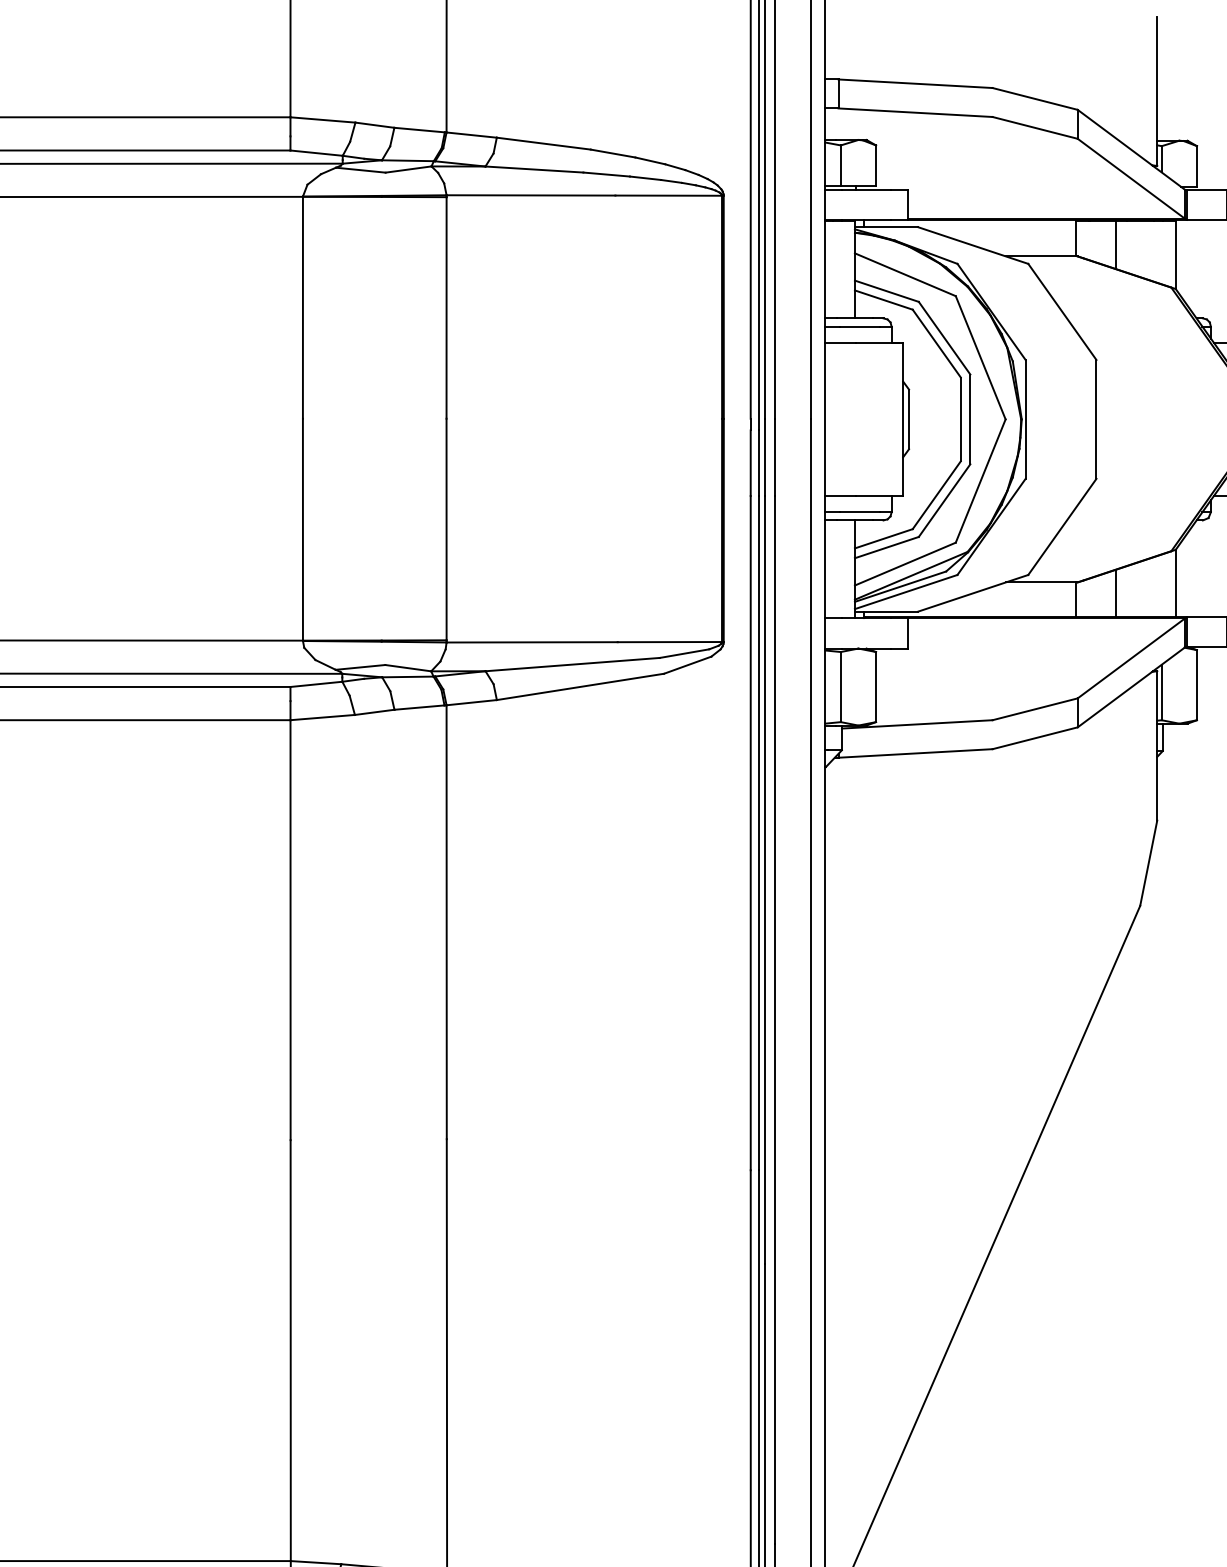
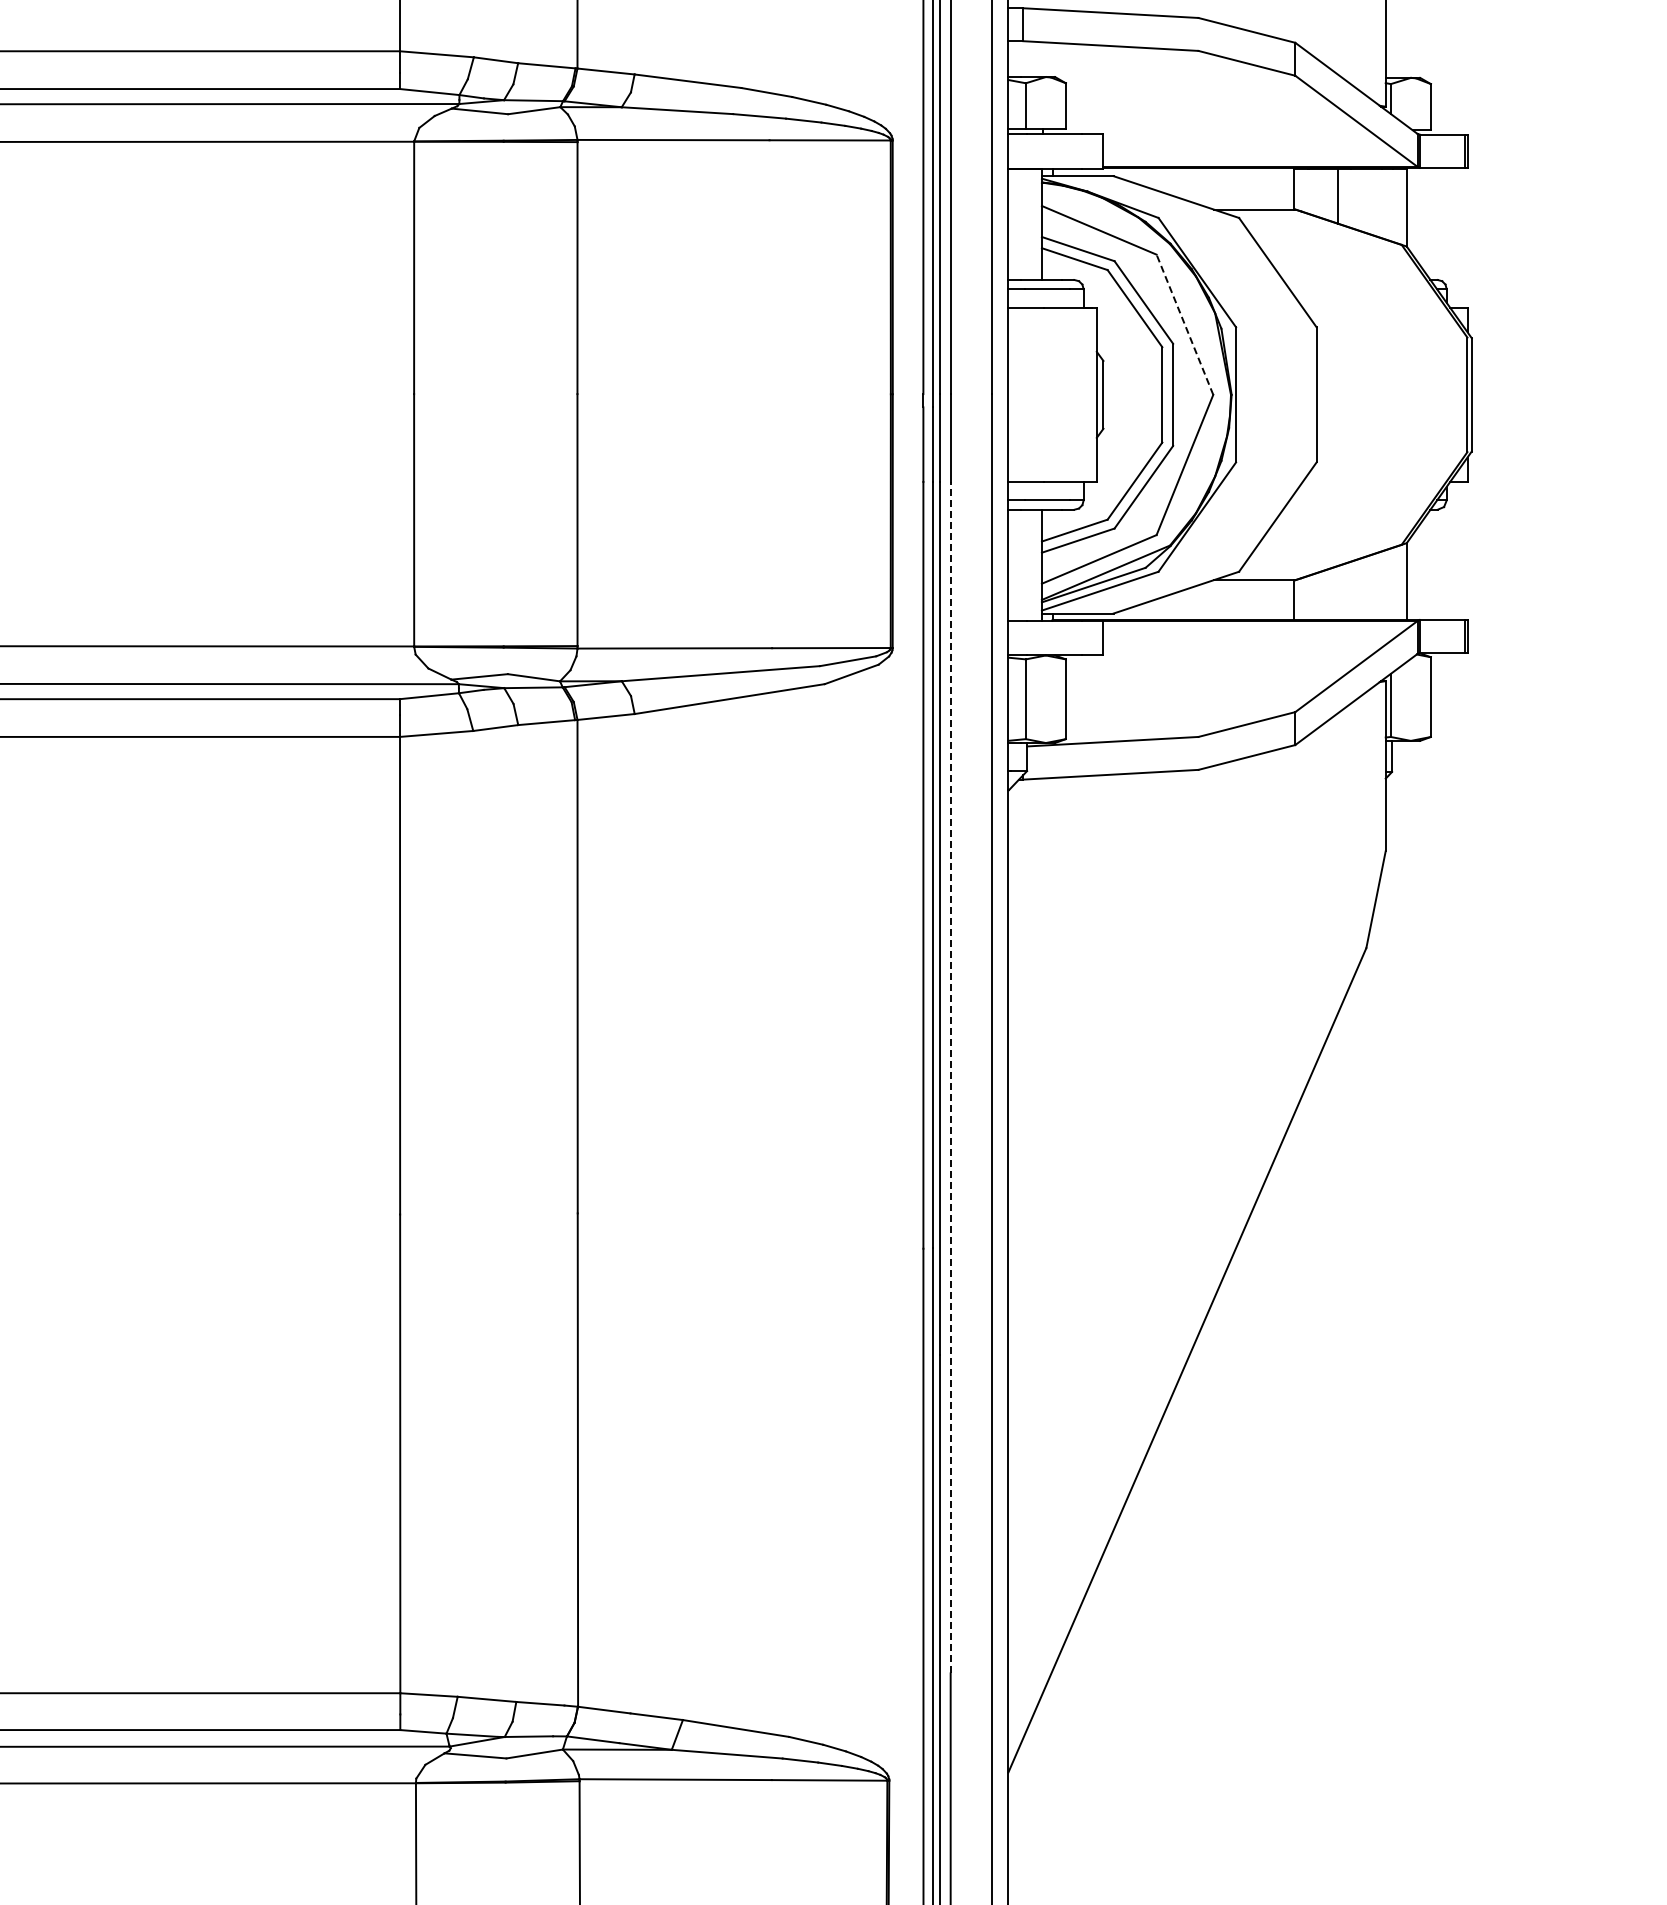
line: (980, 357) -> (1184, 324), solid -> dashed
line: (1115, 593) -> (1338, 592), removed
line: (774, 1019) -> (950, 1077), solid -> dashed

